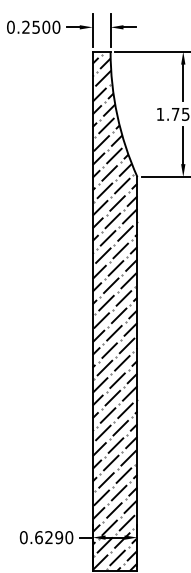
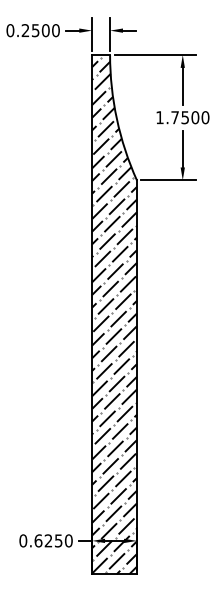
text: (59, 537) -> (58, 540), 0.6290 -> 0.6250

